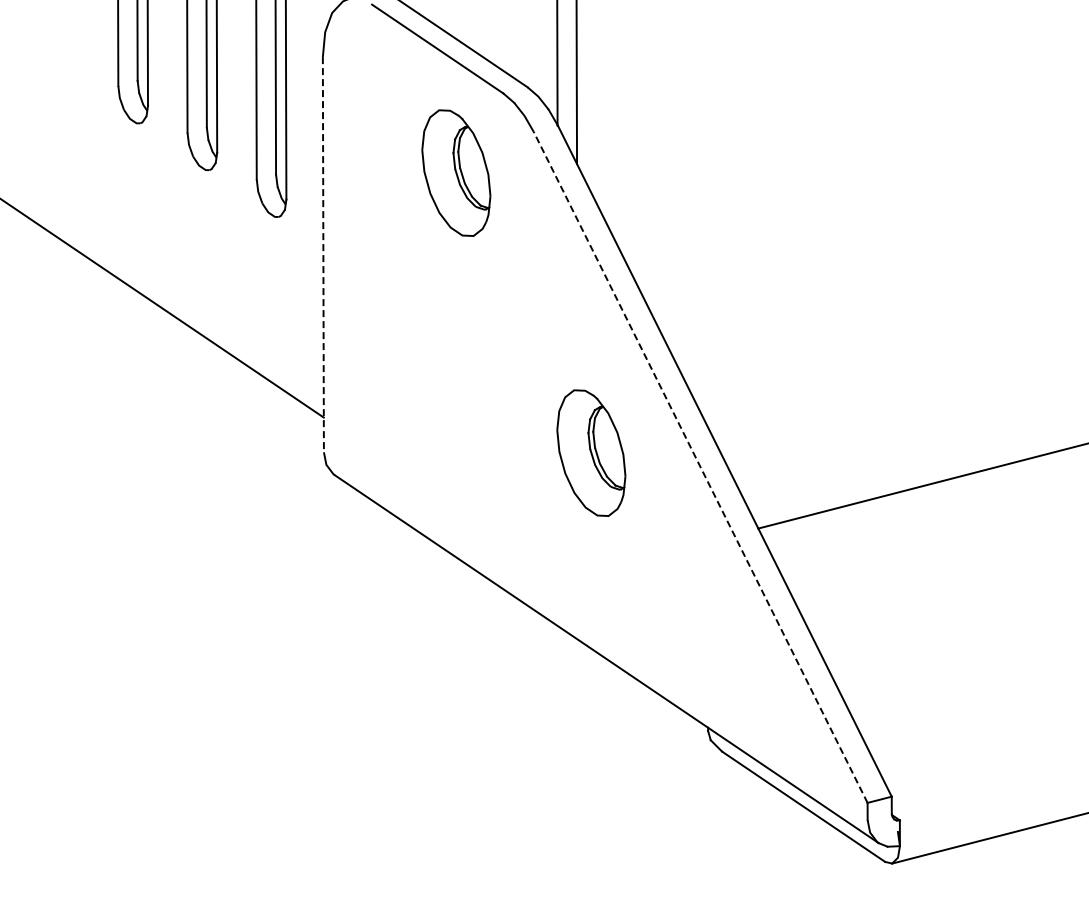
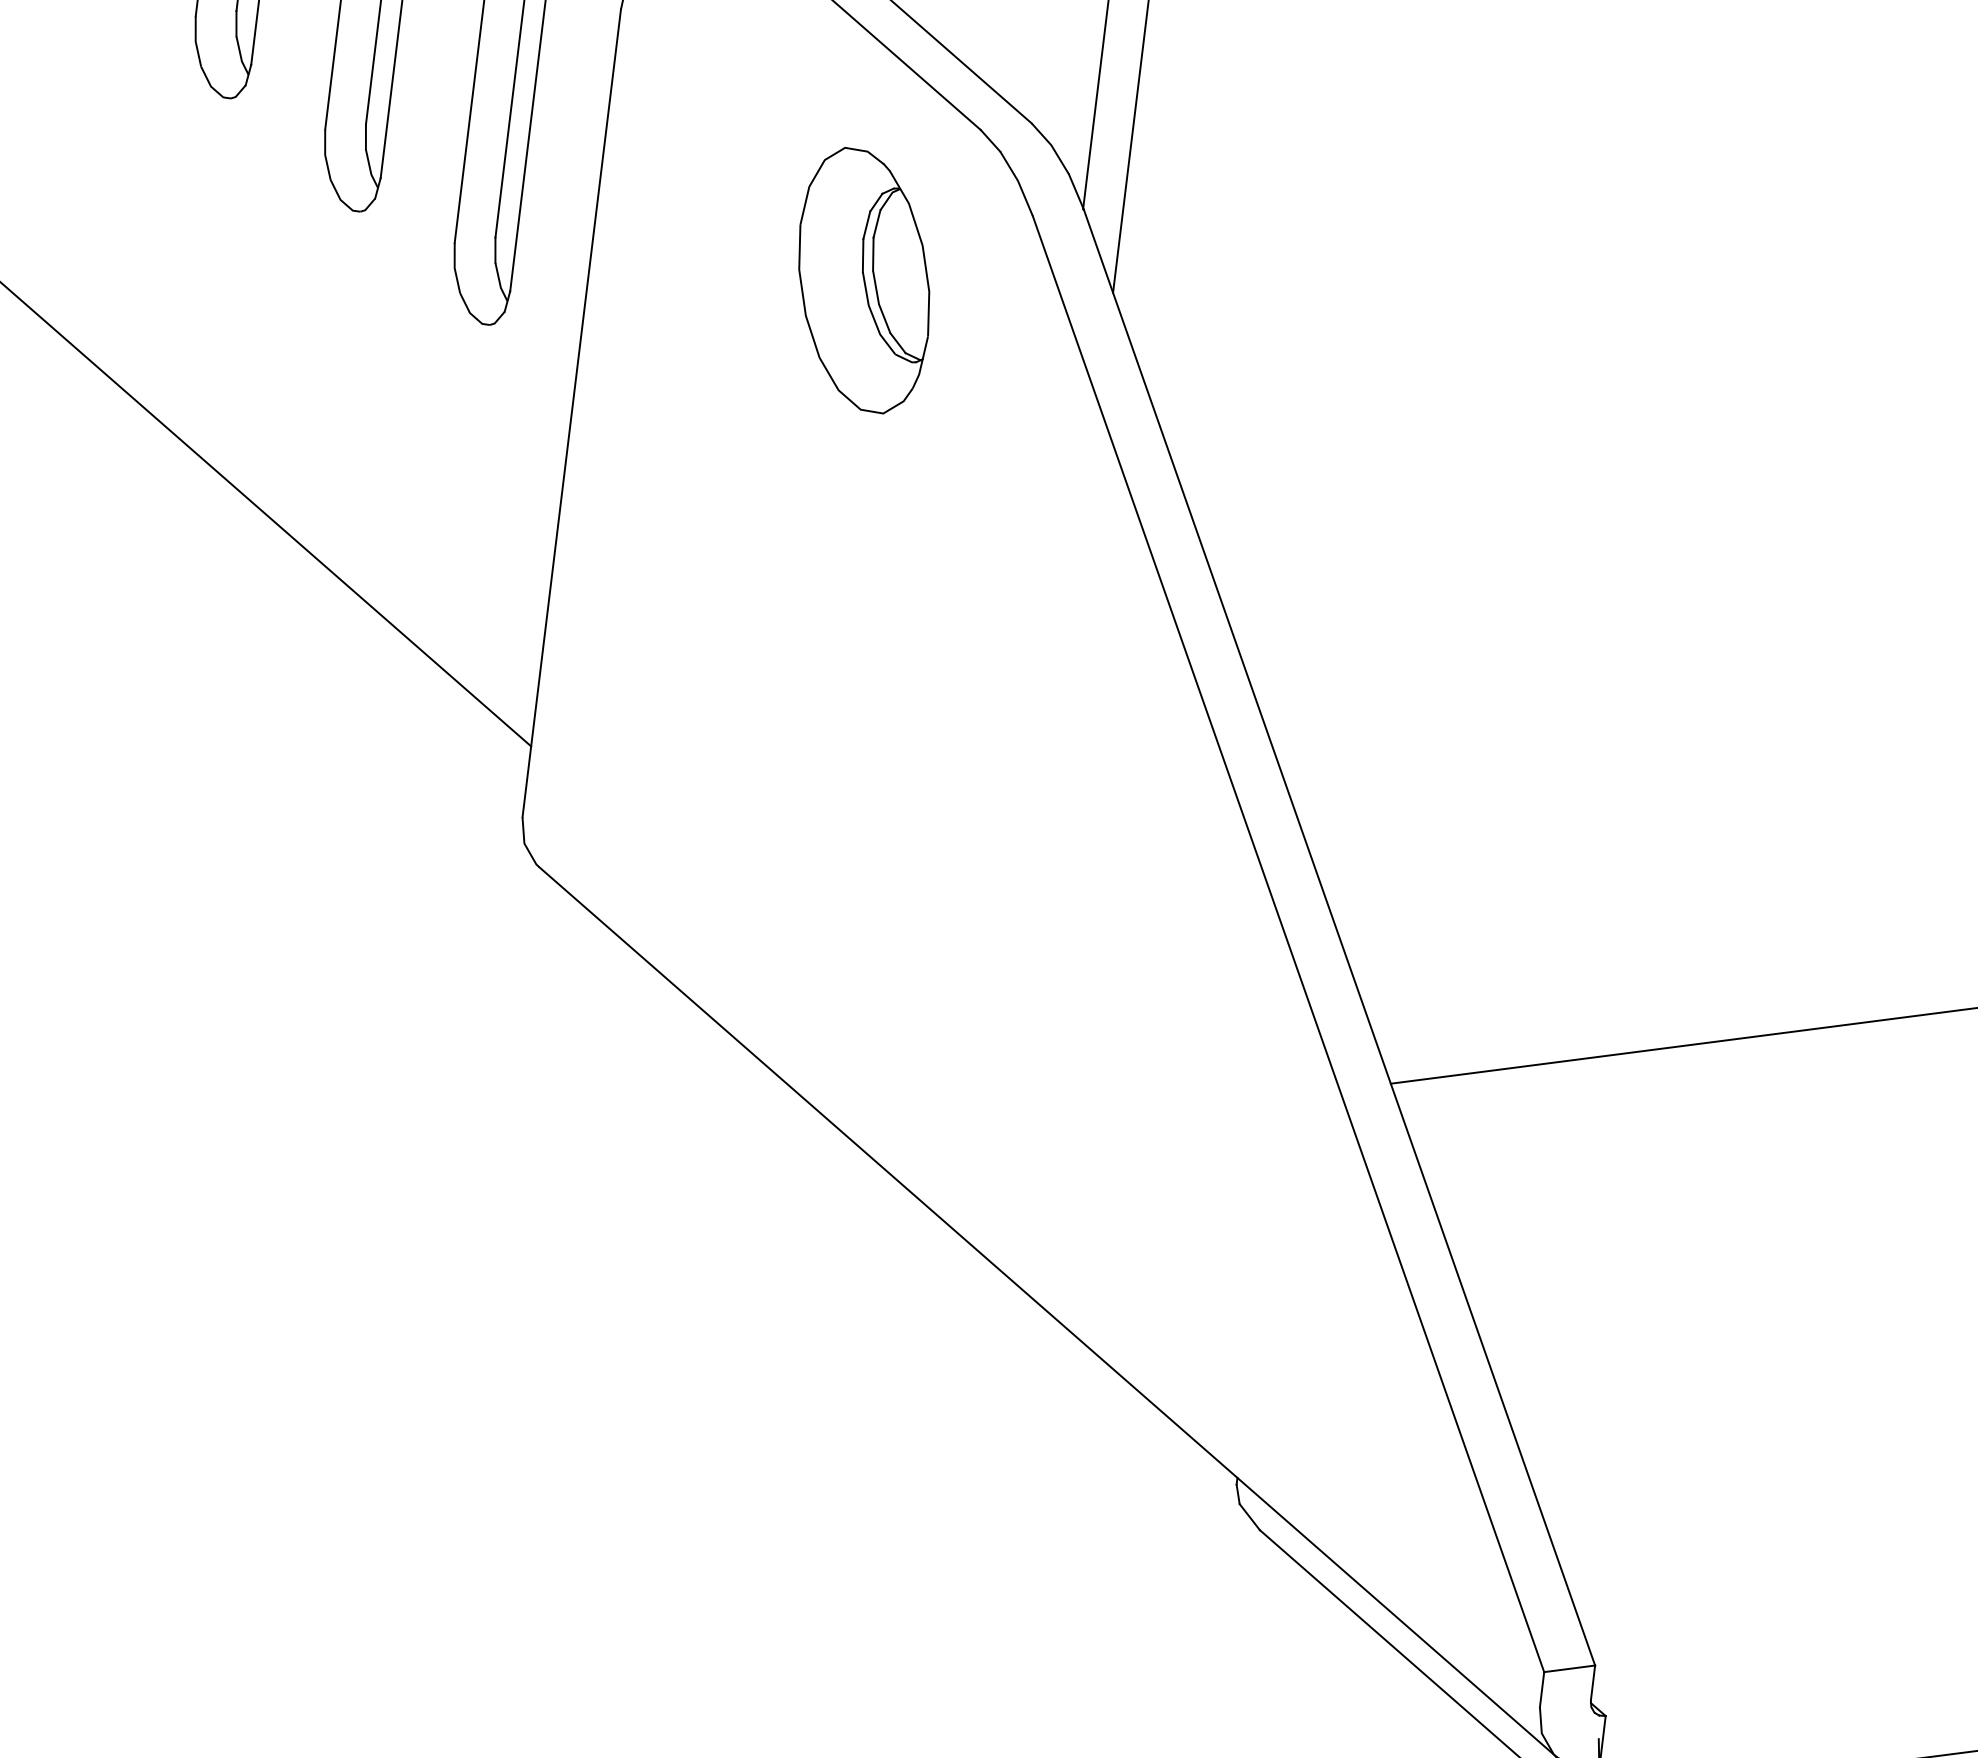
line: (323, 254) -> (572, 413), dashed -> solid
part: (591, 452) -> (1069, 885), removed
line: (700, 467) -> (1288, 944), dashed -> solid

